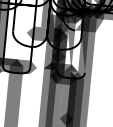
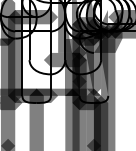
fill: (73, 43) -> (93, 66), added
fill: (34, 63) -> (54, 91), added

